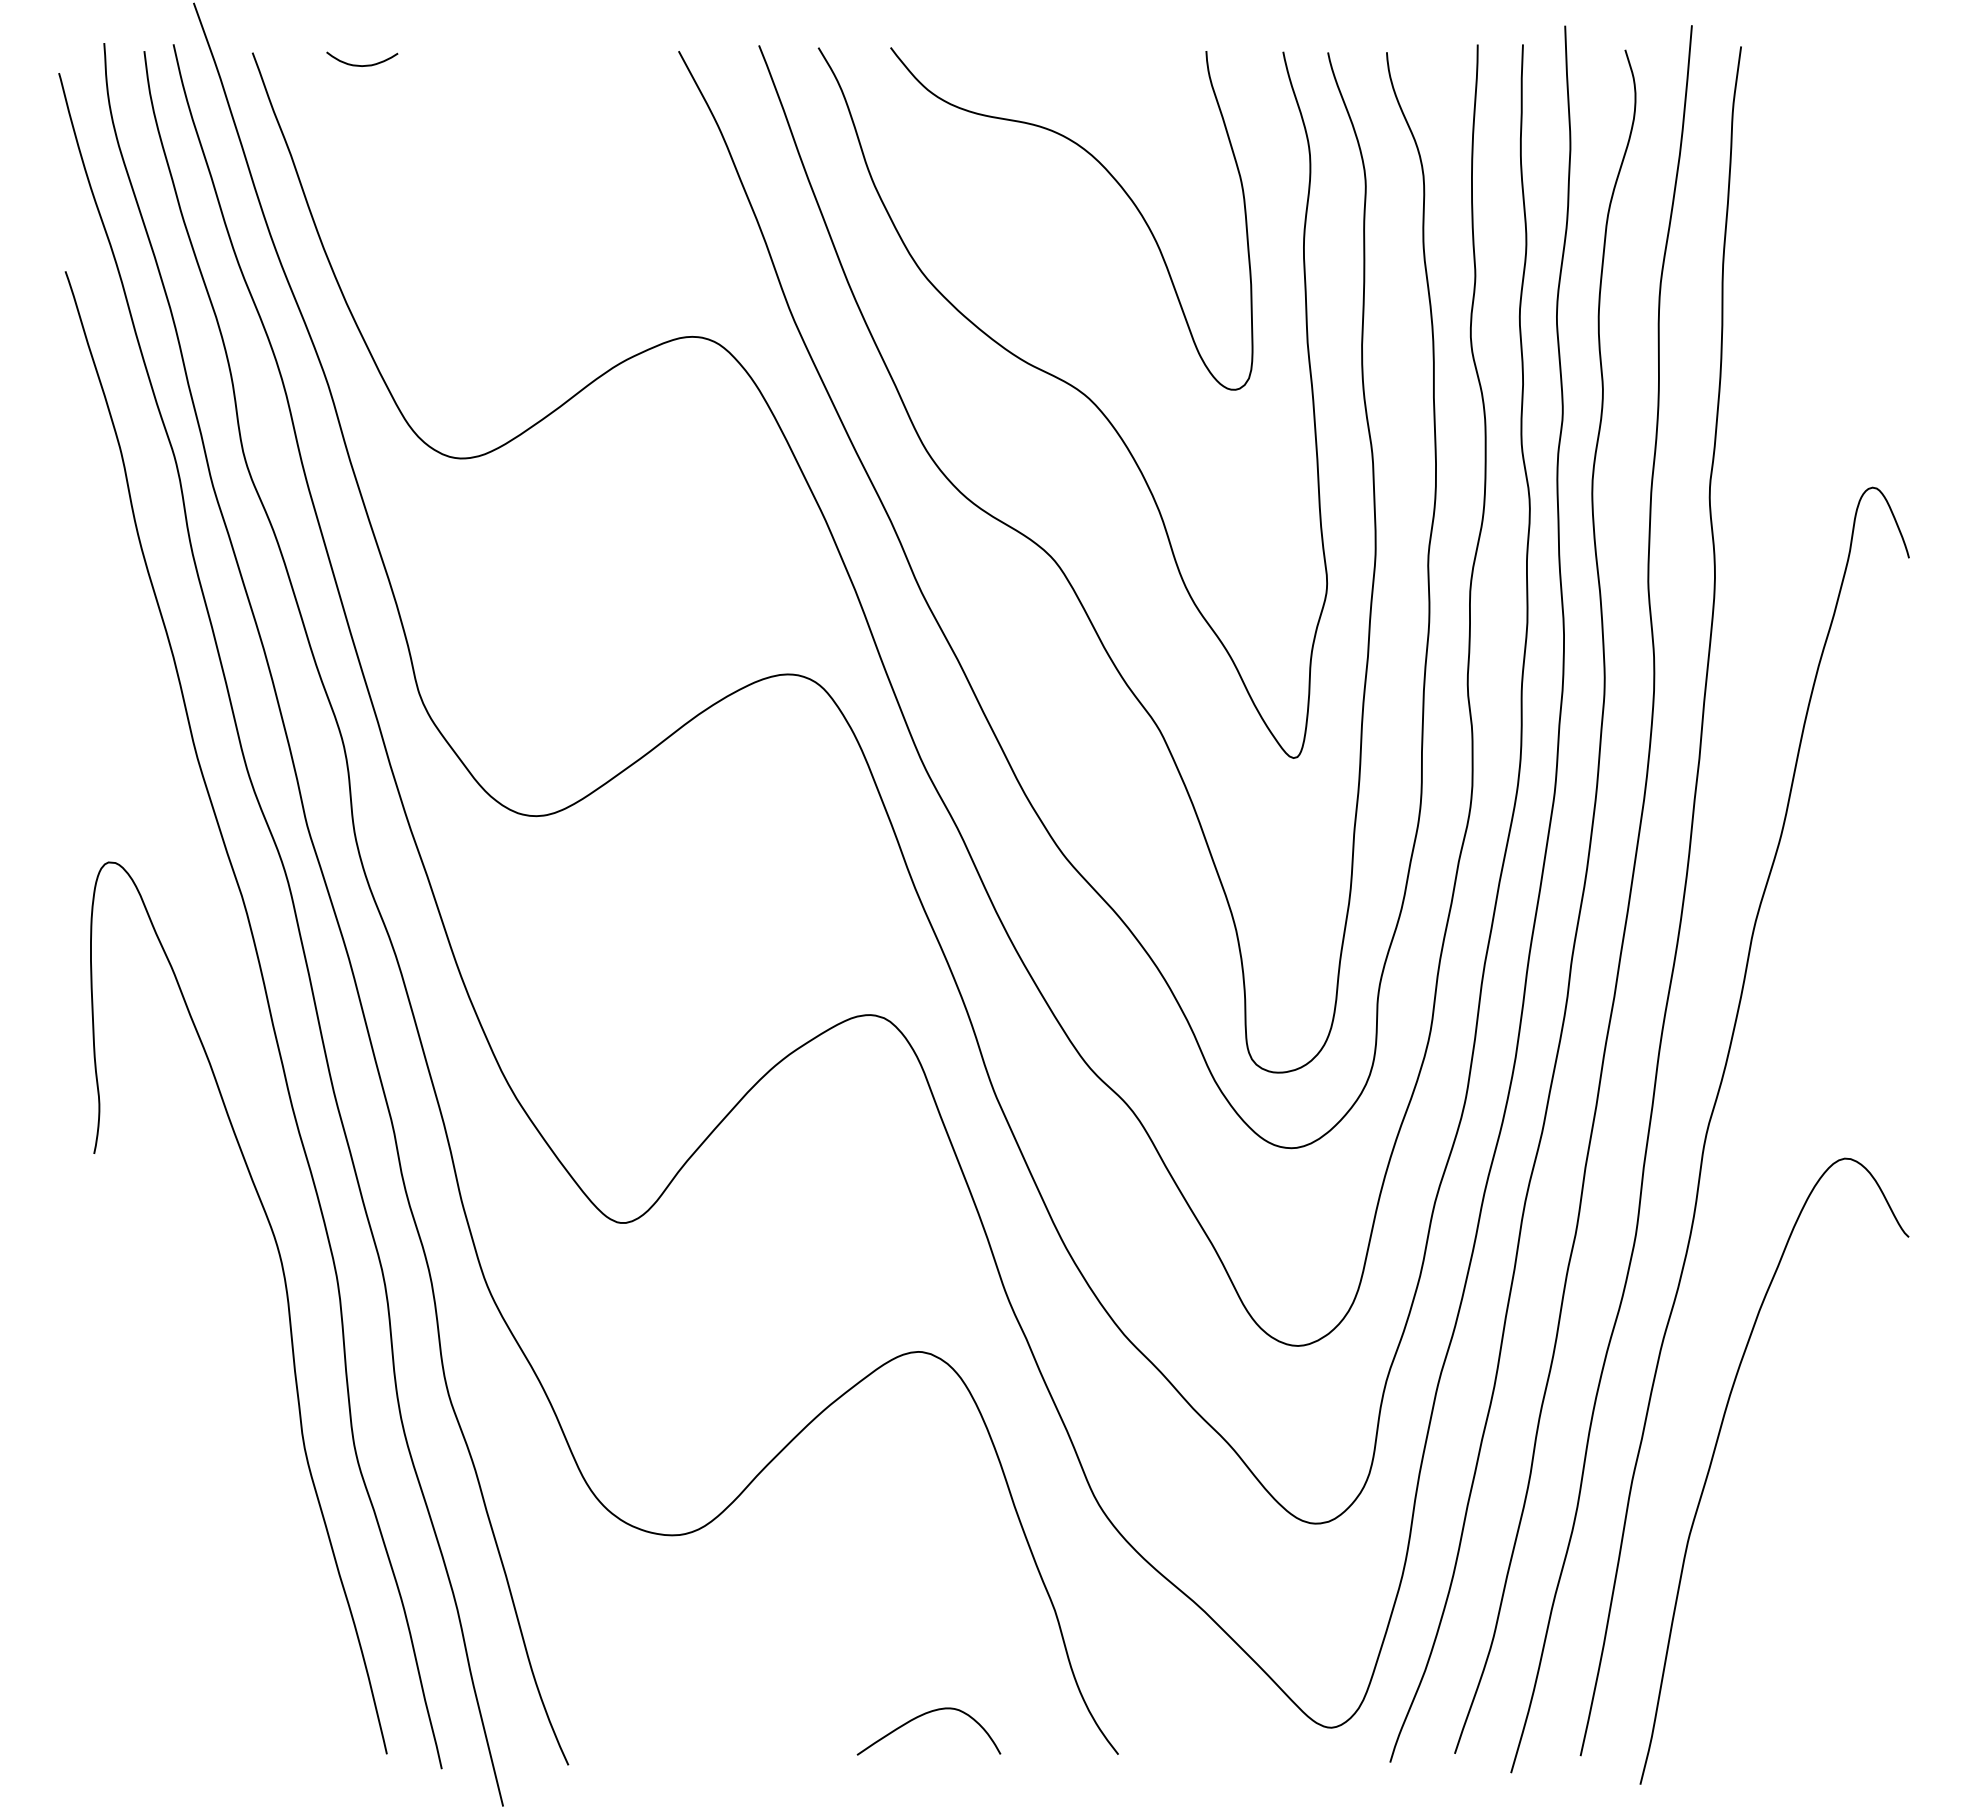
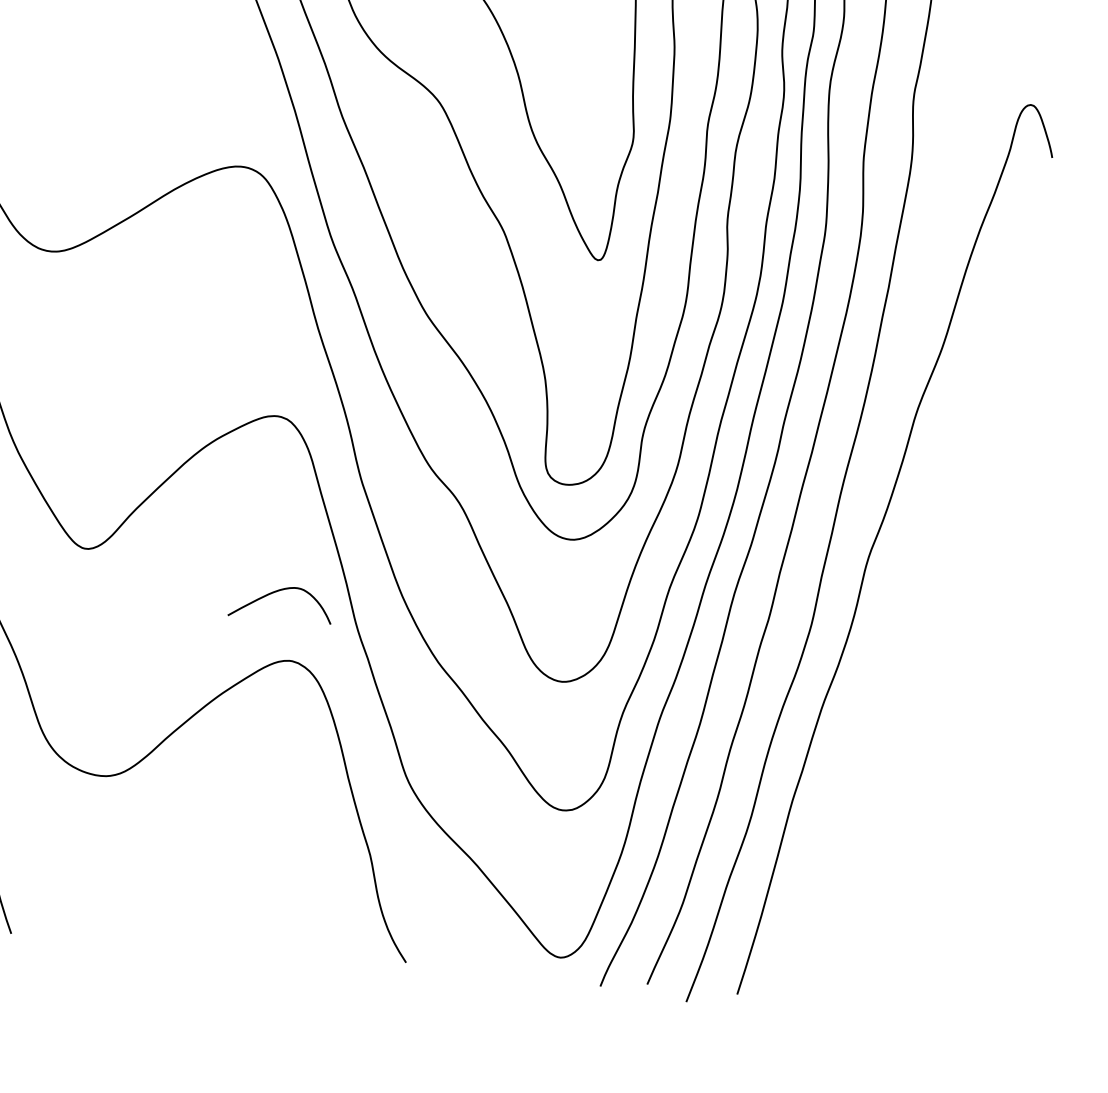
curve: (1715, 1451) -> (854, 785), removed
curve: (921, 1716) -> (276, 592), moved

